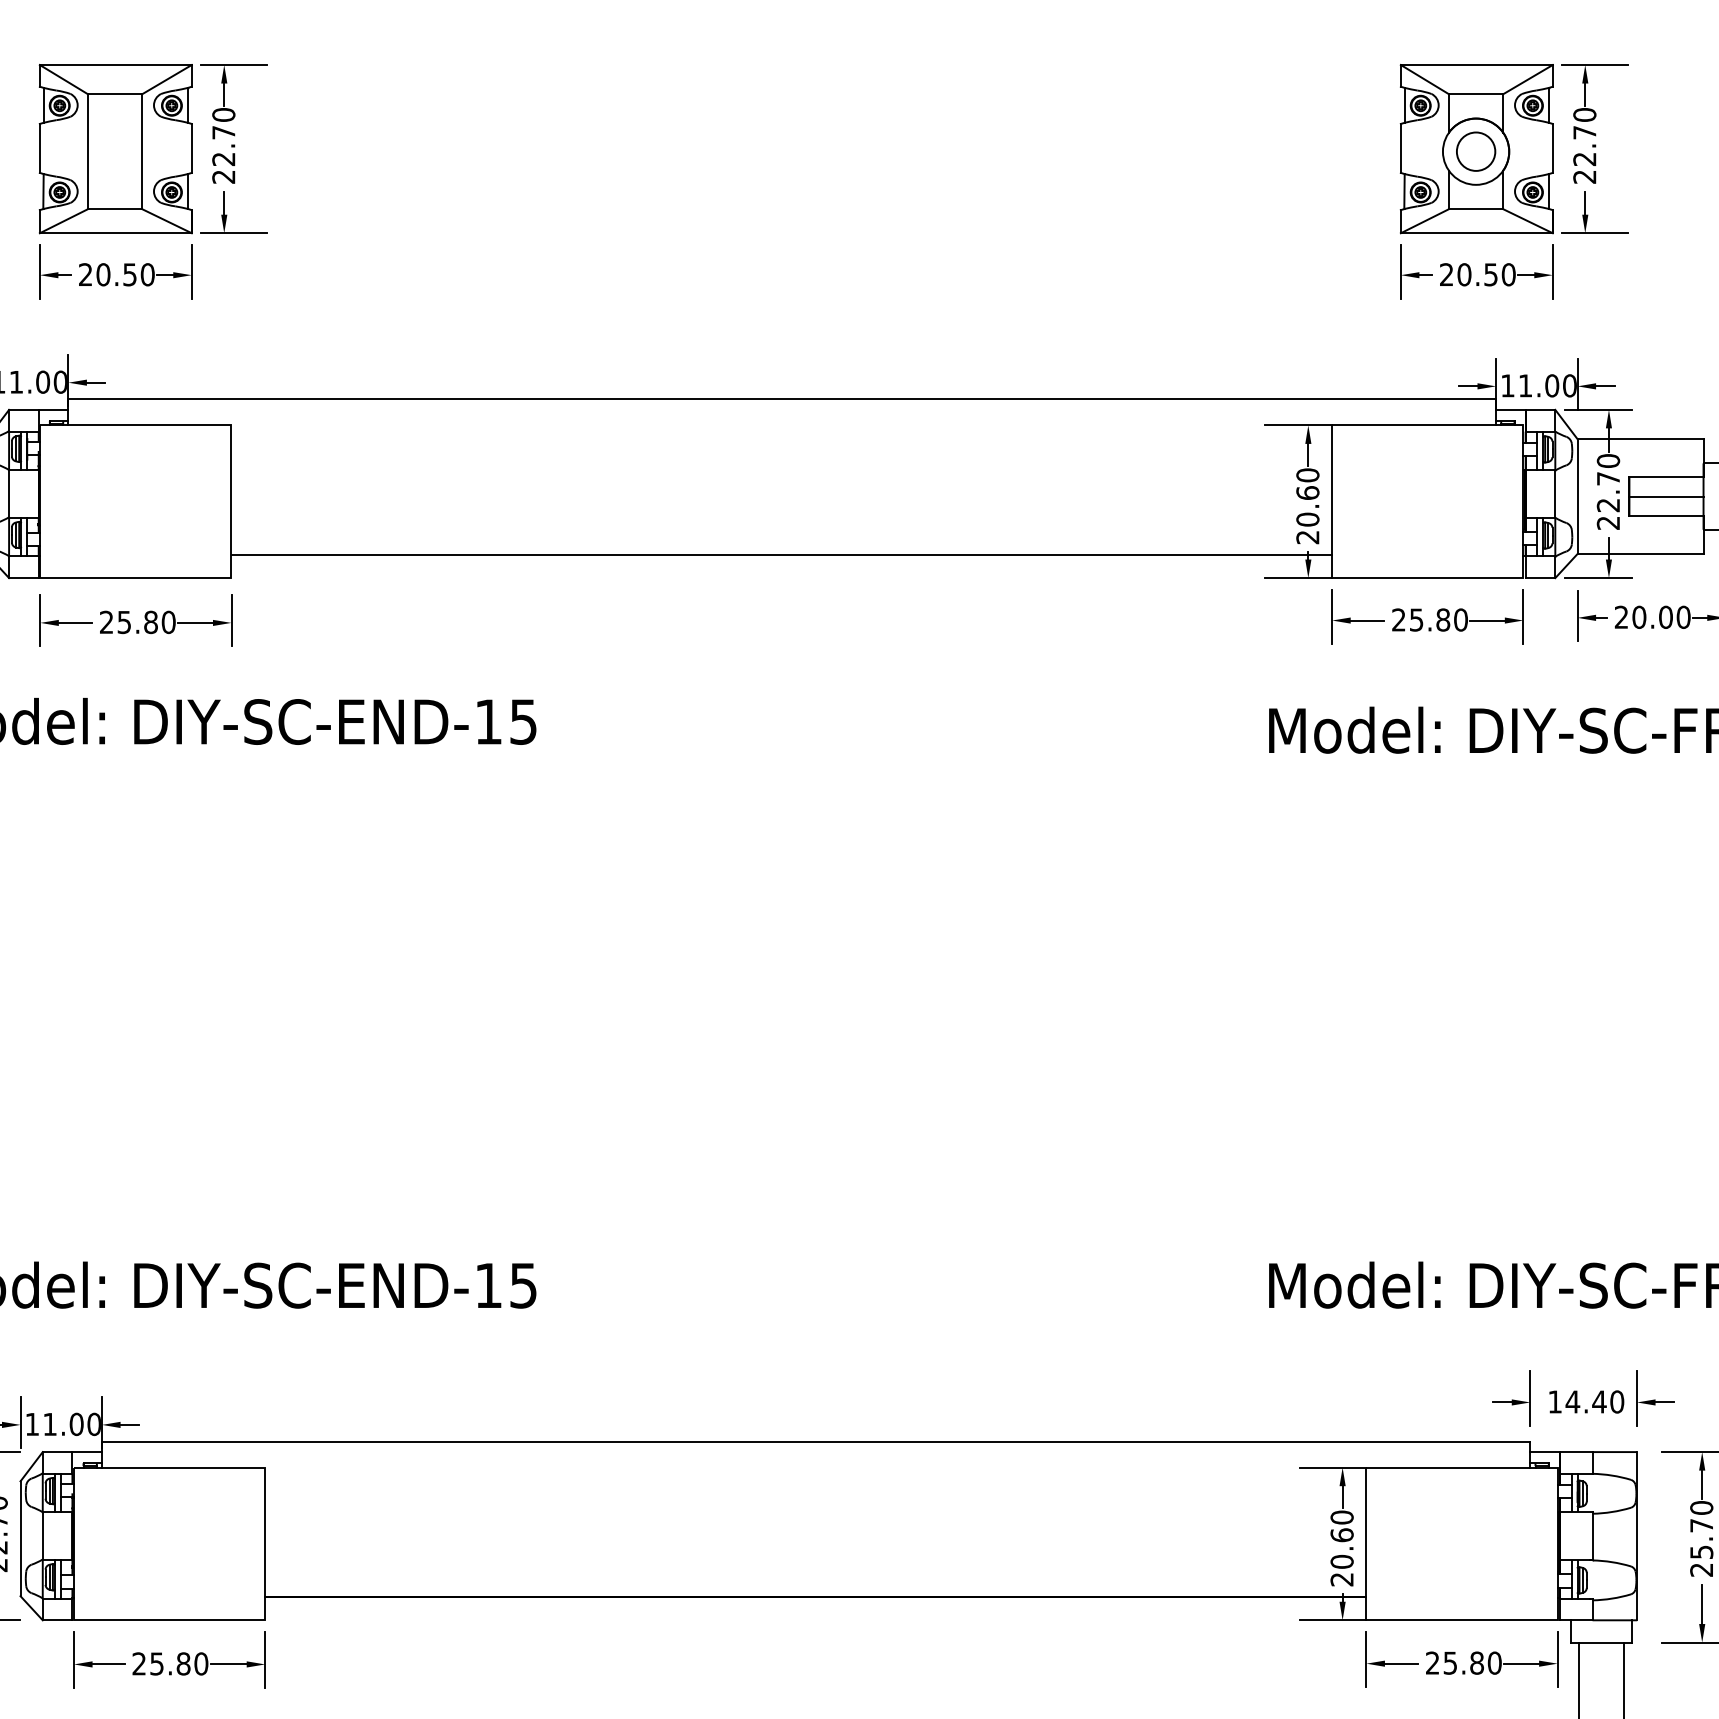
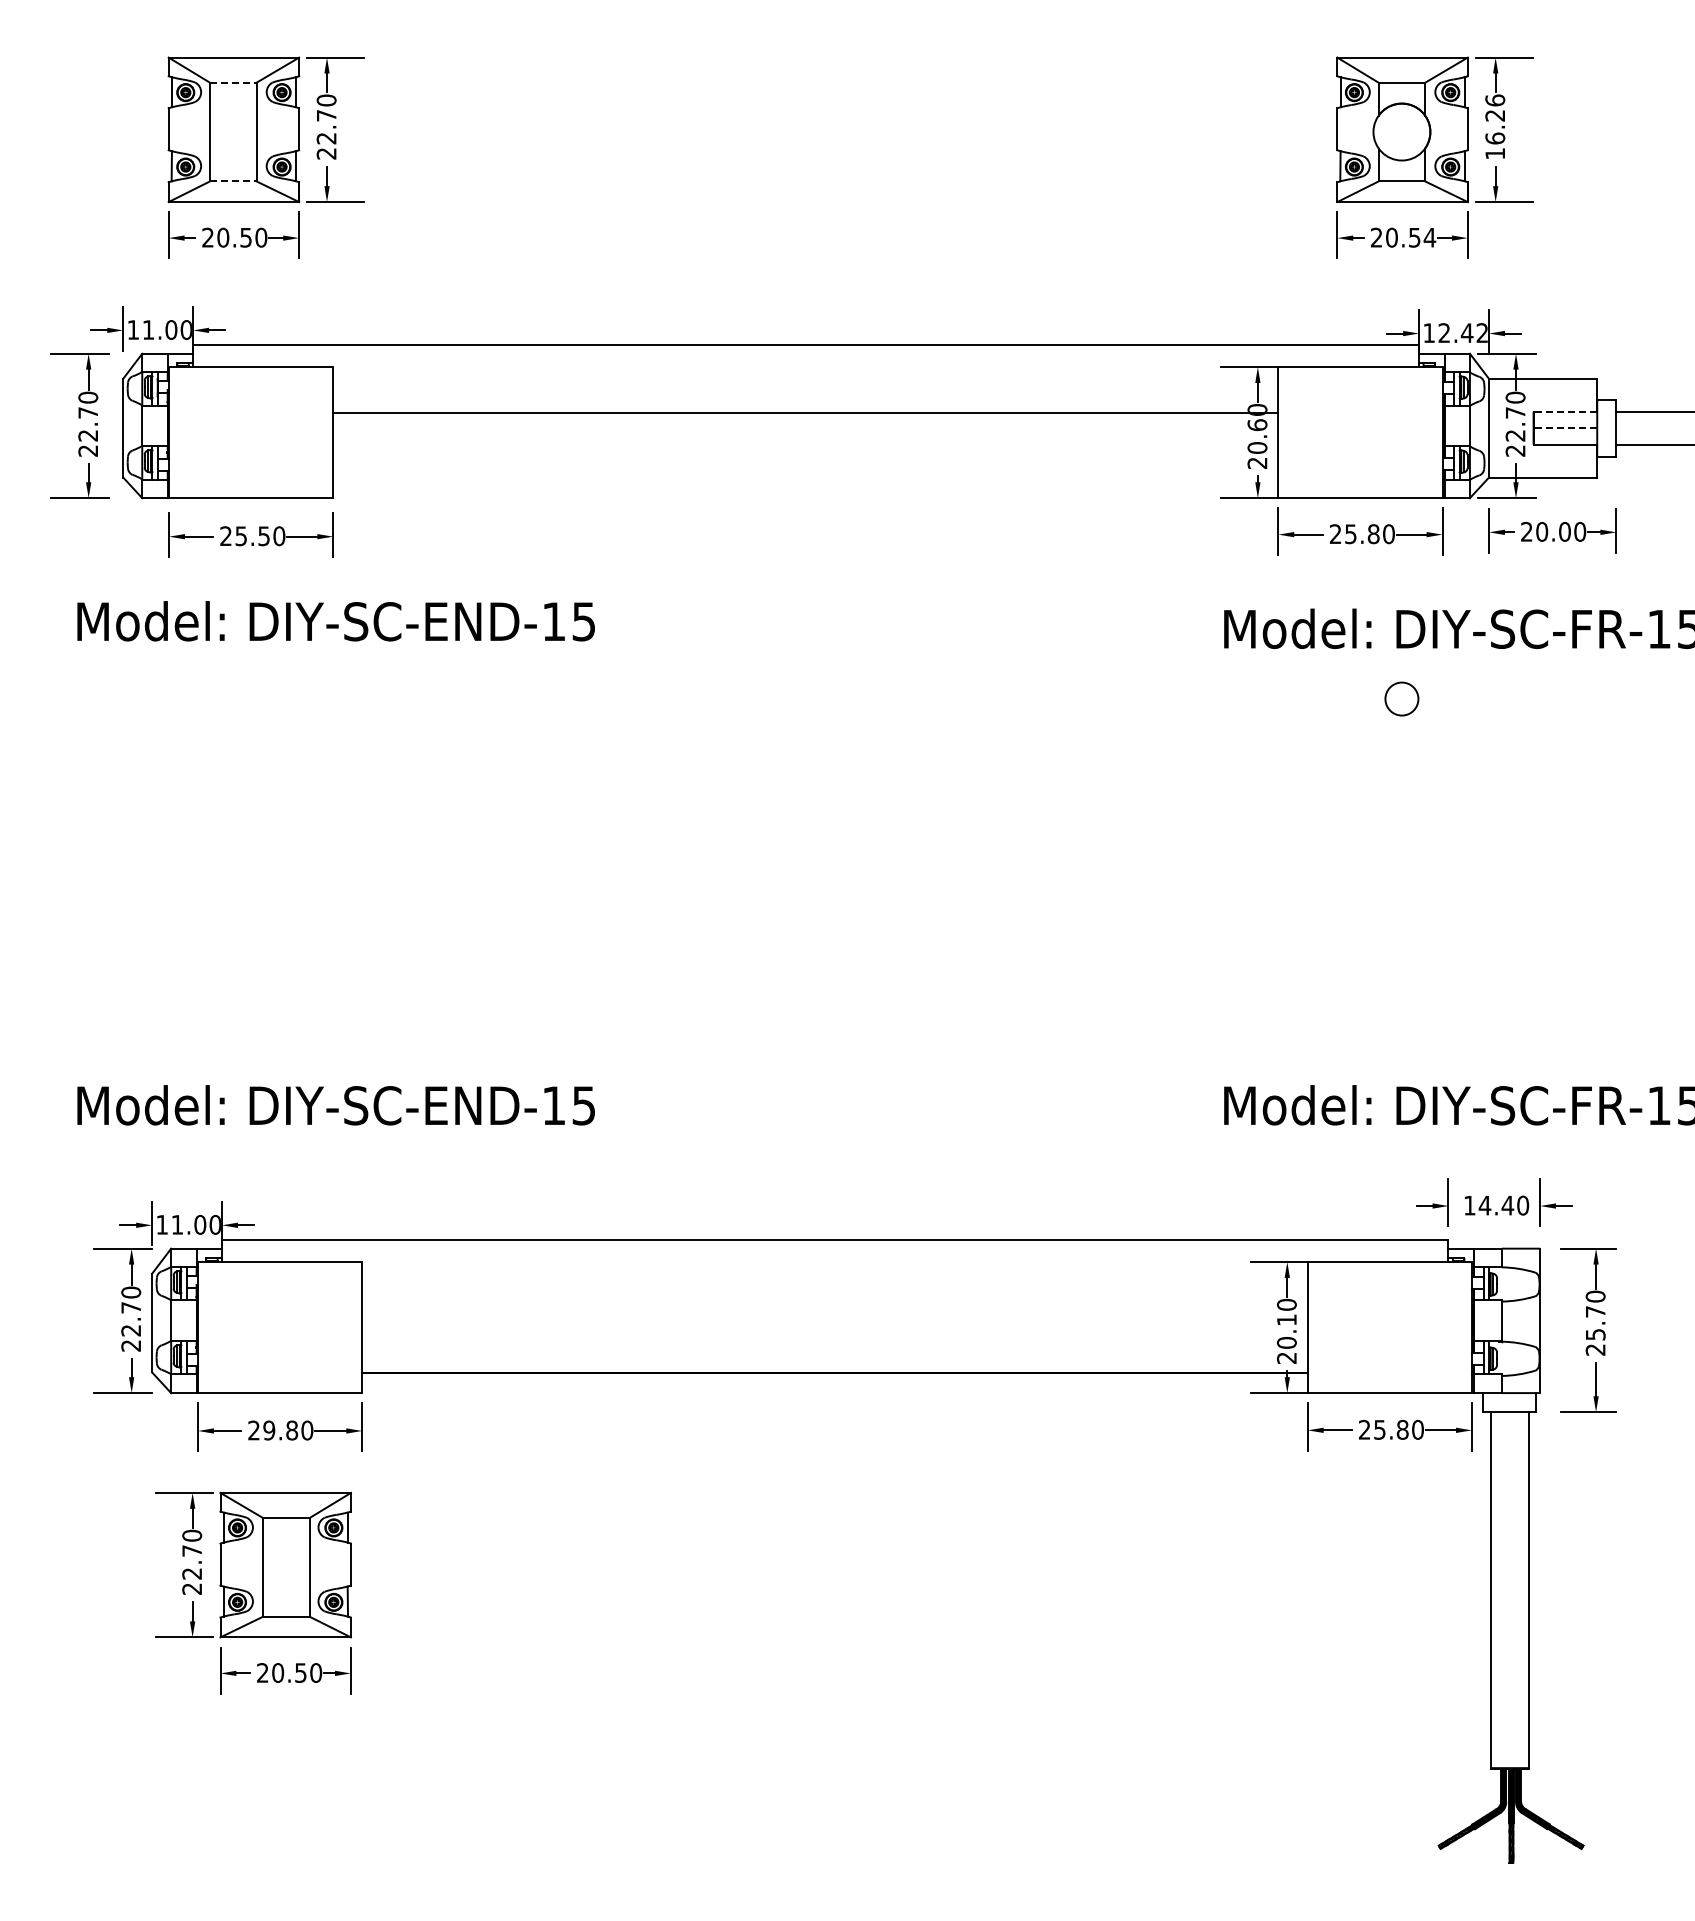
line: (115, 93) -> (233, 82), solid -> dashed
text: (1585, 145) -> (1495, 126), 22.70 -> 16.26
circle: (1475, 151) -> (1401, 698), moved
line: (115, 209) -> (233, 181), solid -> dashed
text: (1508, 274) -> (1429, 237), 20.50 -> 20.54
text: (1546, 386) -> (1462, 333), 11.00 -> 12.42
line: (1666, 477) -> (1565, 411), solid -> dashed
line: (1666, 496) -> (1565, 428), solid -> dashed
line: (781, 555) -> (805, 413), moved
text: (151, 622) -> (264, 536), 25.80 -> 25.50
text: (1341, 1534) -> (1286, 1319), 20.60 -> 20.10
text: (157, 1663) -> (269, 1430), 25.80 -> 29.80

